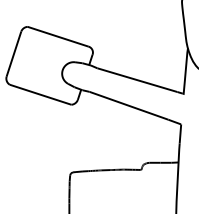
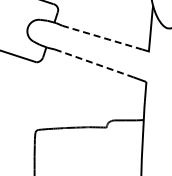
line: (137, 80) -> (102, 38), solid -> dashed
line: (128, 105) -> (93, 63), solid -> dashed

